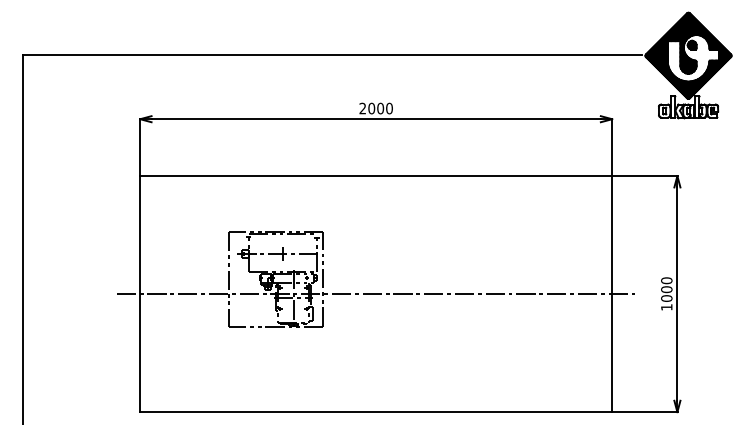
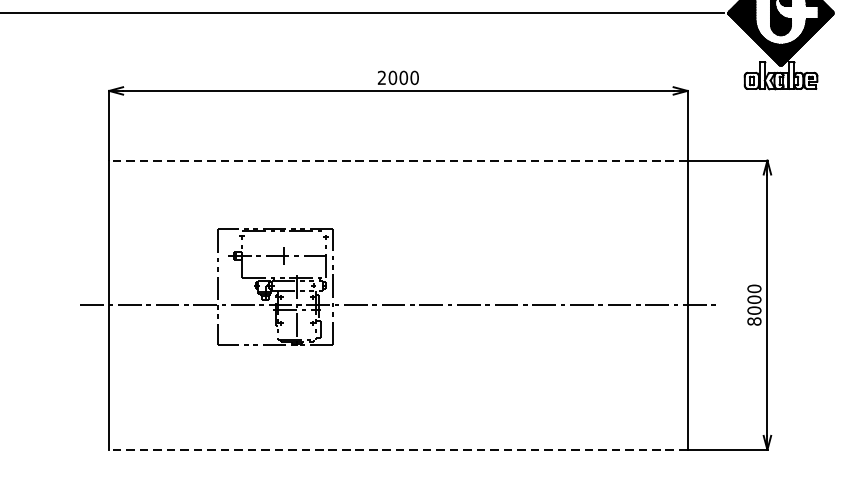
line: (376, 176) -> (398, 161), solid -> dashed
text: (666, 307) -> (754, 321), 1000 -> 8000
line: (376, 412) -> (398, 450), solid -> dashed

